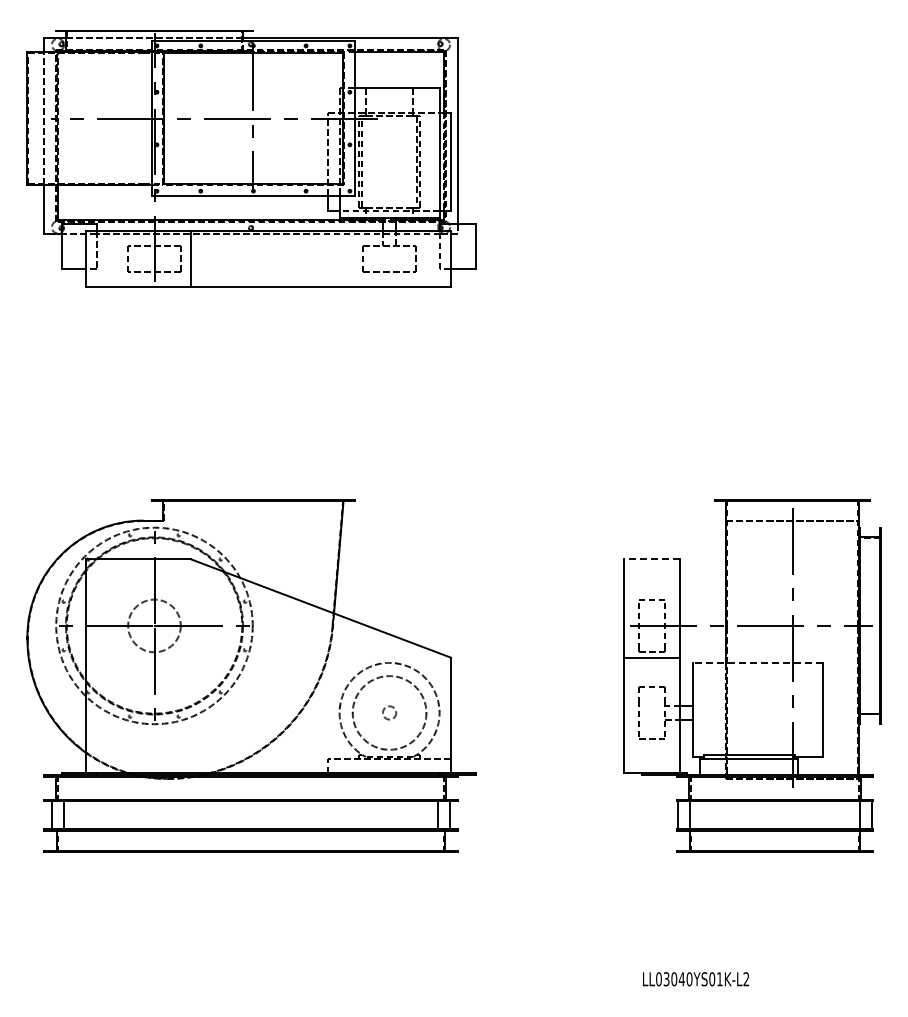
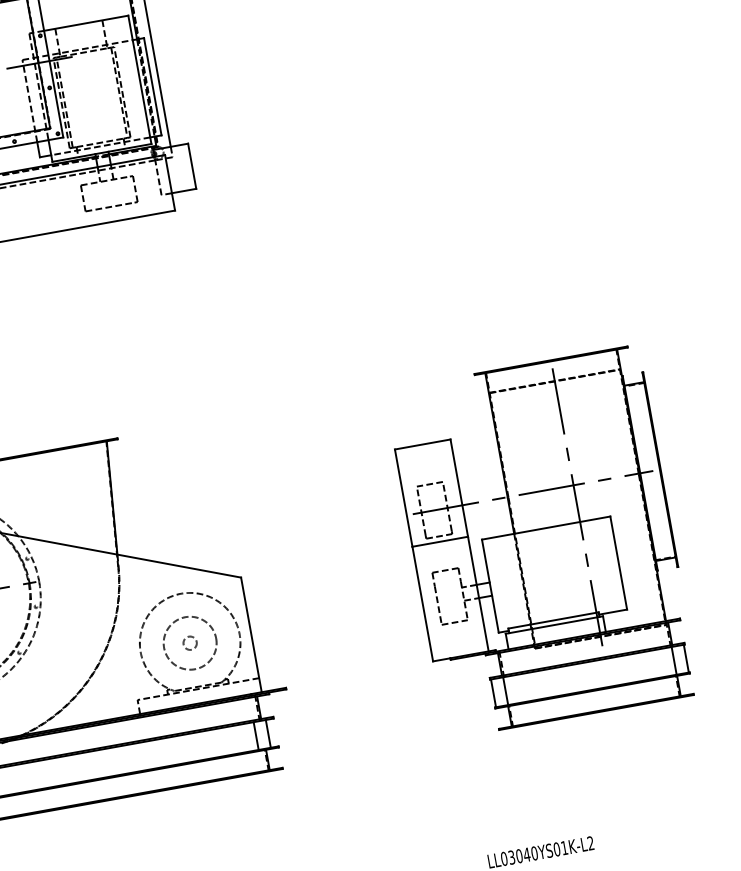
line: (651, 559) -> (422, 444), dashed -> solid
line: (758, 662) -> (546, 527), dashed -> solid
circle: (389, 712) -> (189, 642), size x0.71

